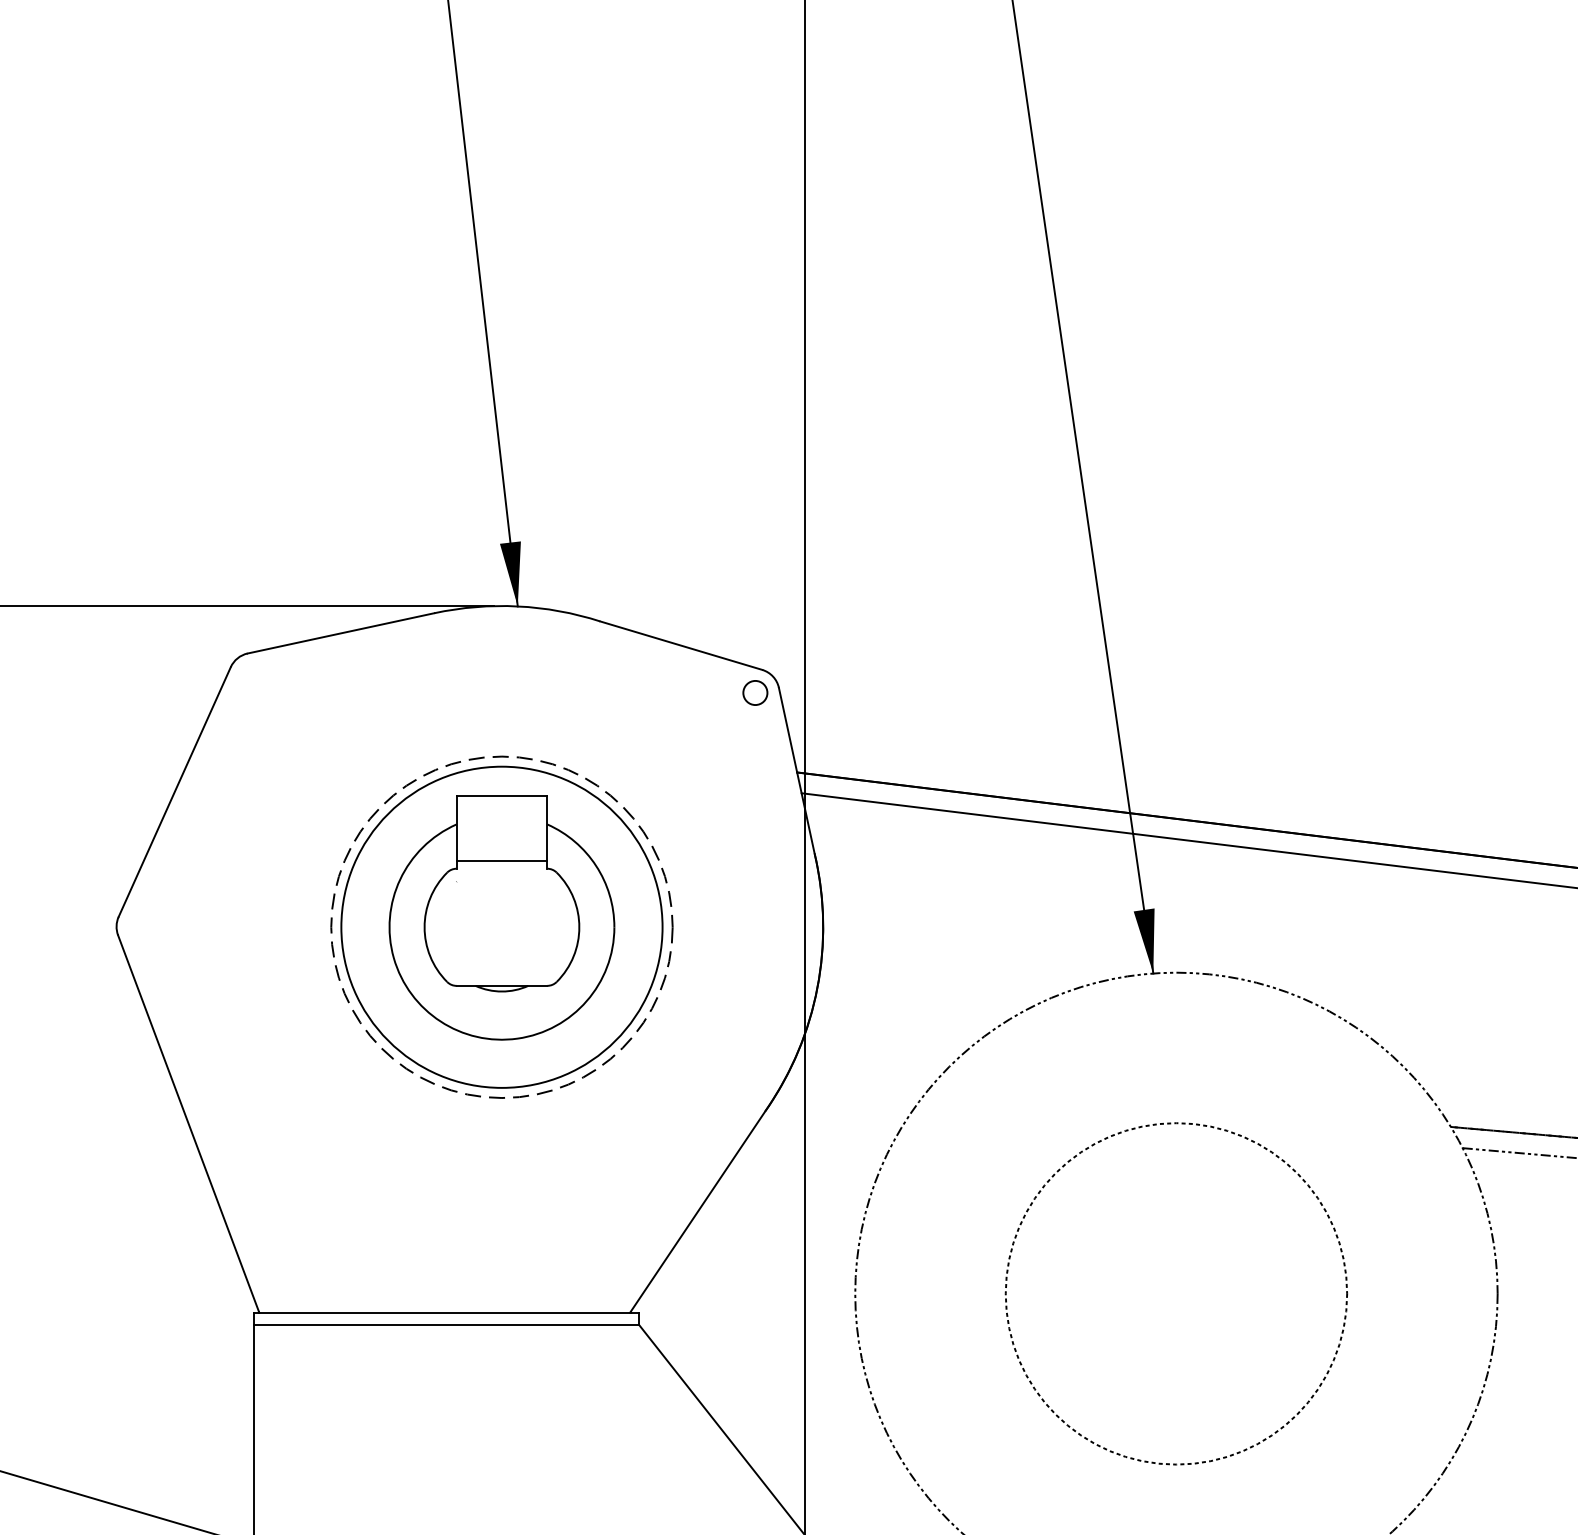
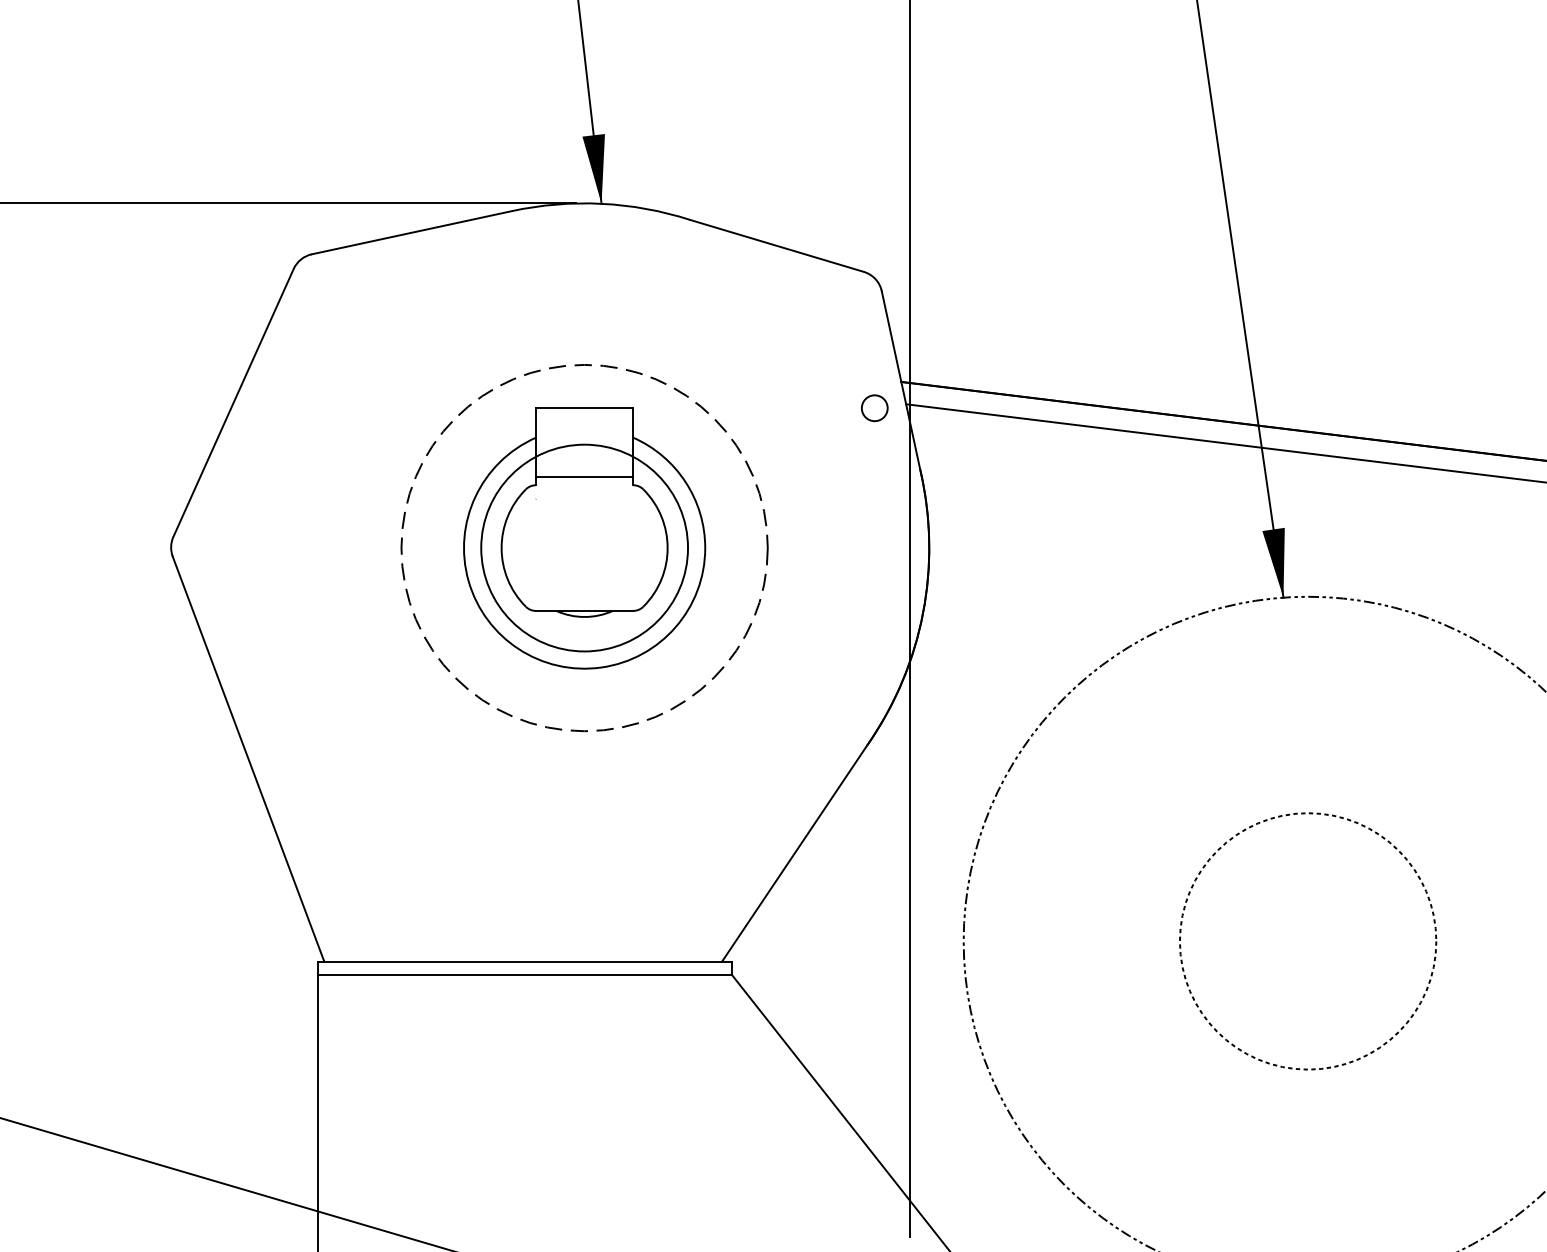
circle: (755, 692) -> (874, 407), moved
circle: (501, 926) -> (584, 547), size x0.6
circle: (1175, 1293) -> (1307, 940), size x0.7

